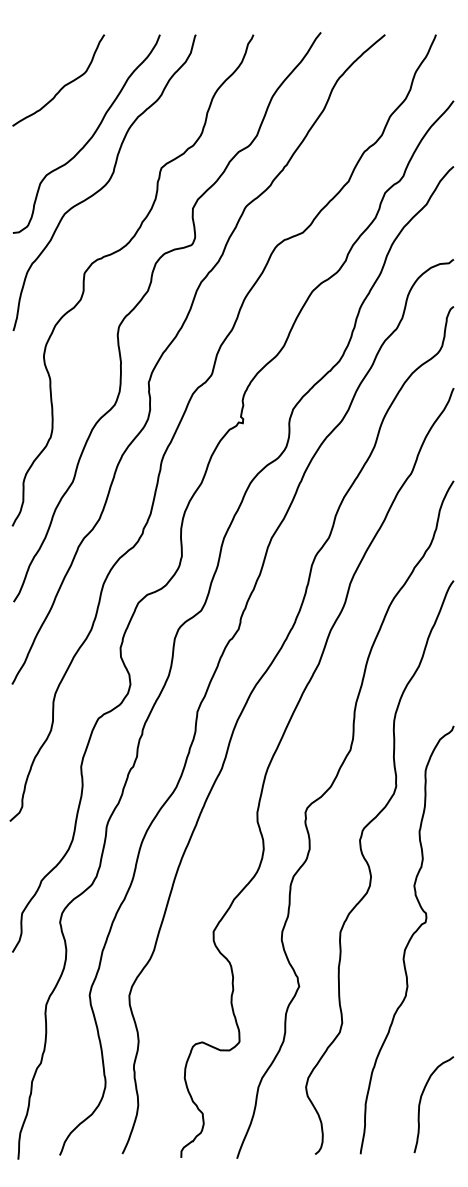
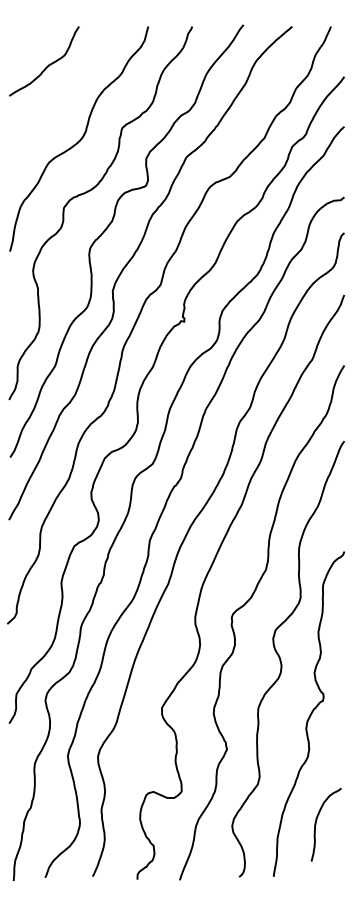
curve: (90, 137) -> (68, 104), removed
curve: (421, 1100) -> (316, 821), moved

